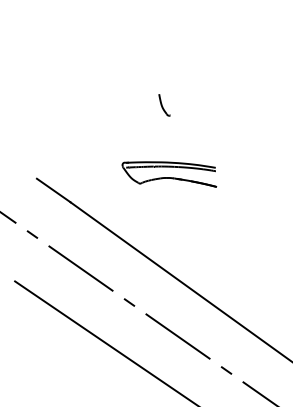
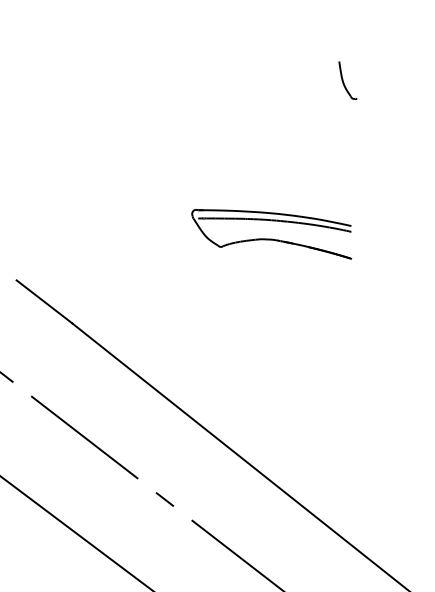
part: (164, 105) -> (347, 81), moved
part: (169, 174) -> (271, 233), moved

